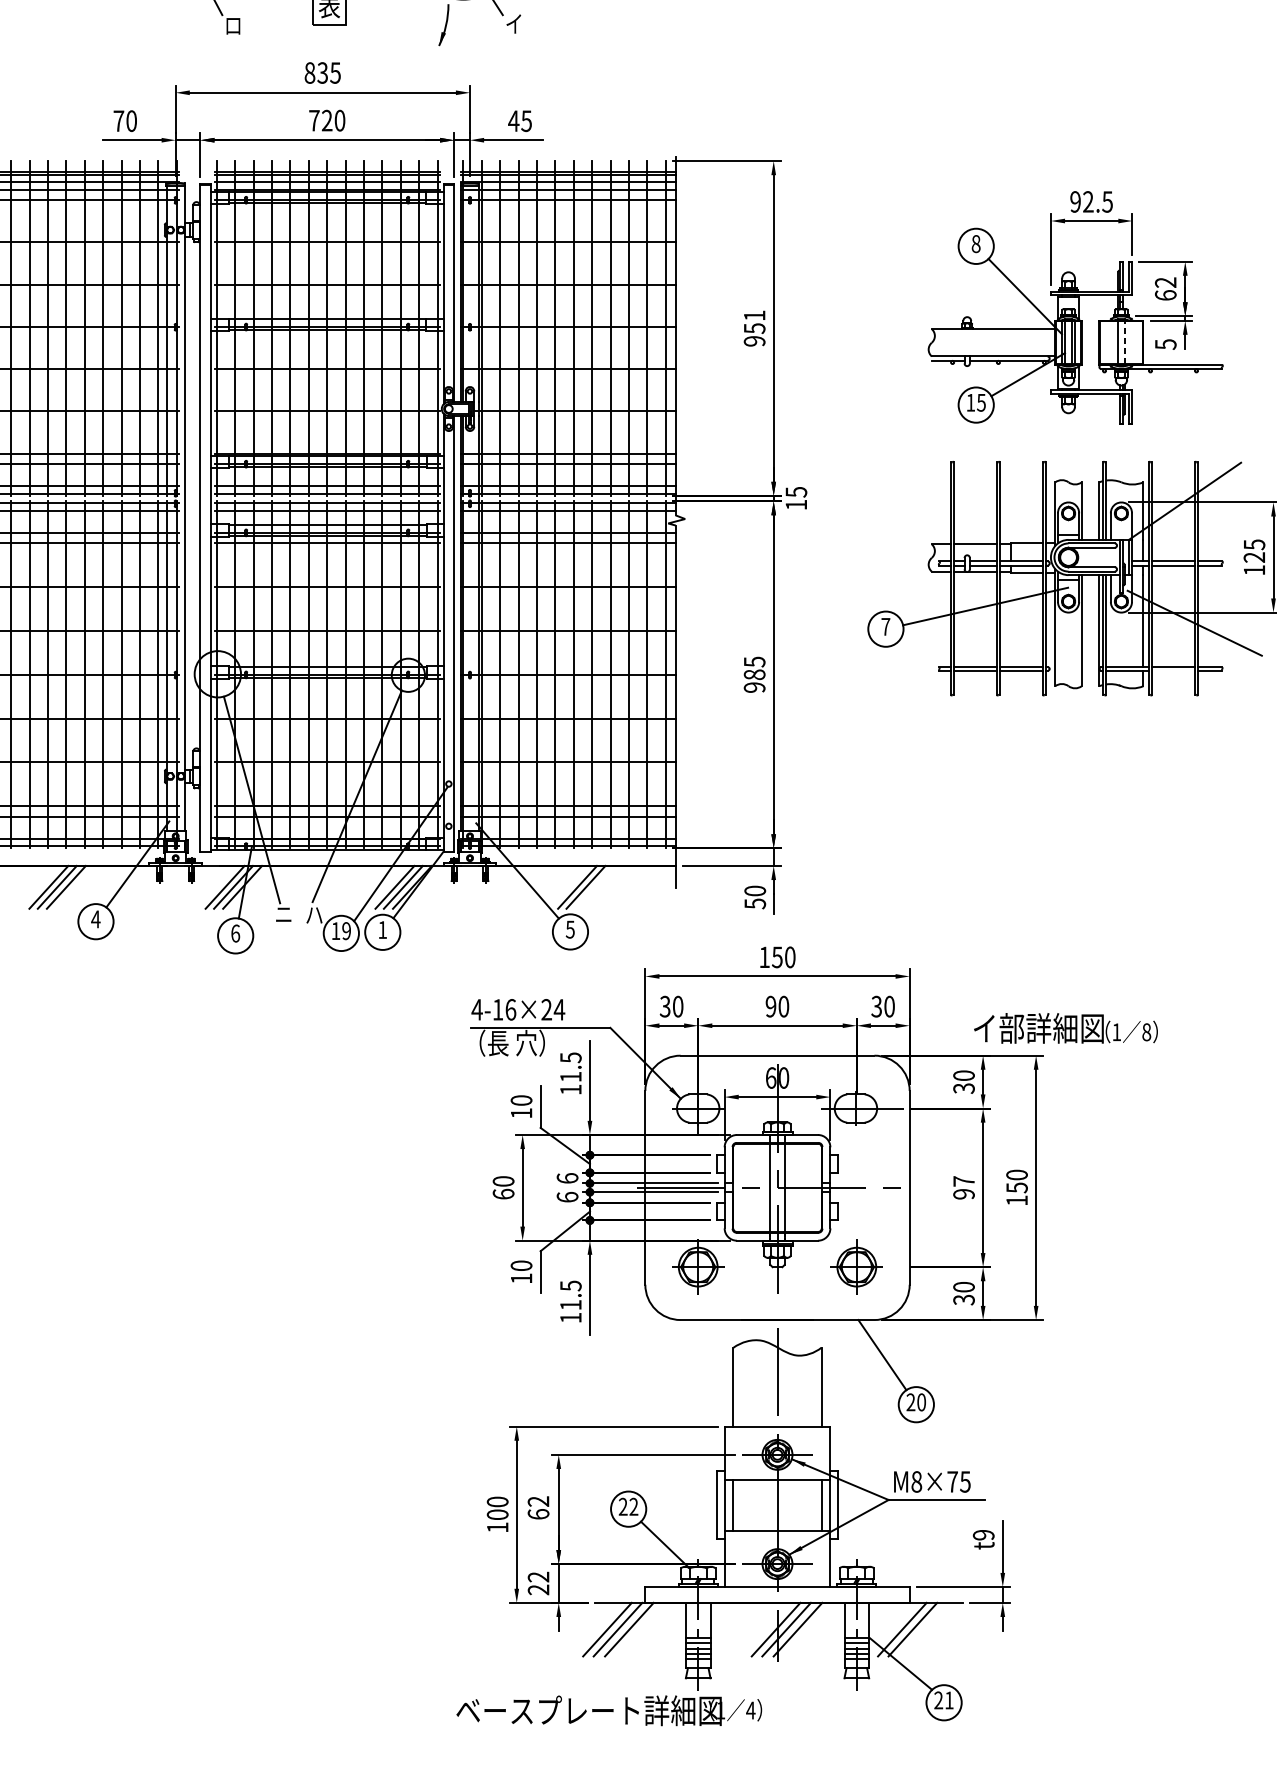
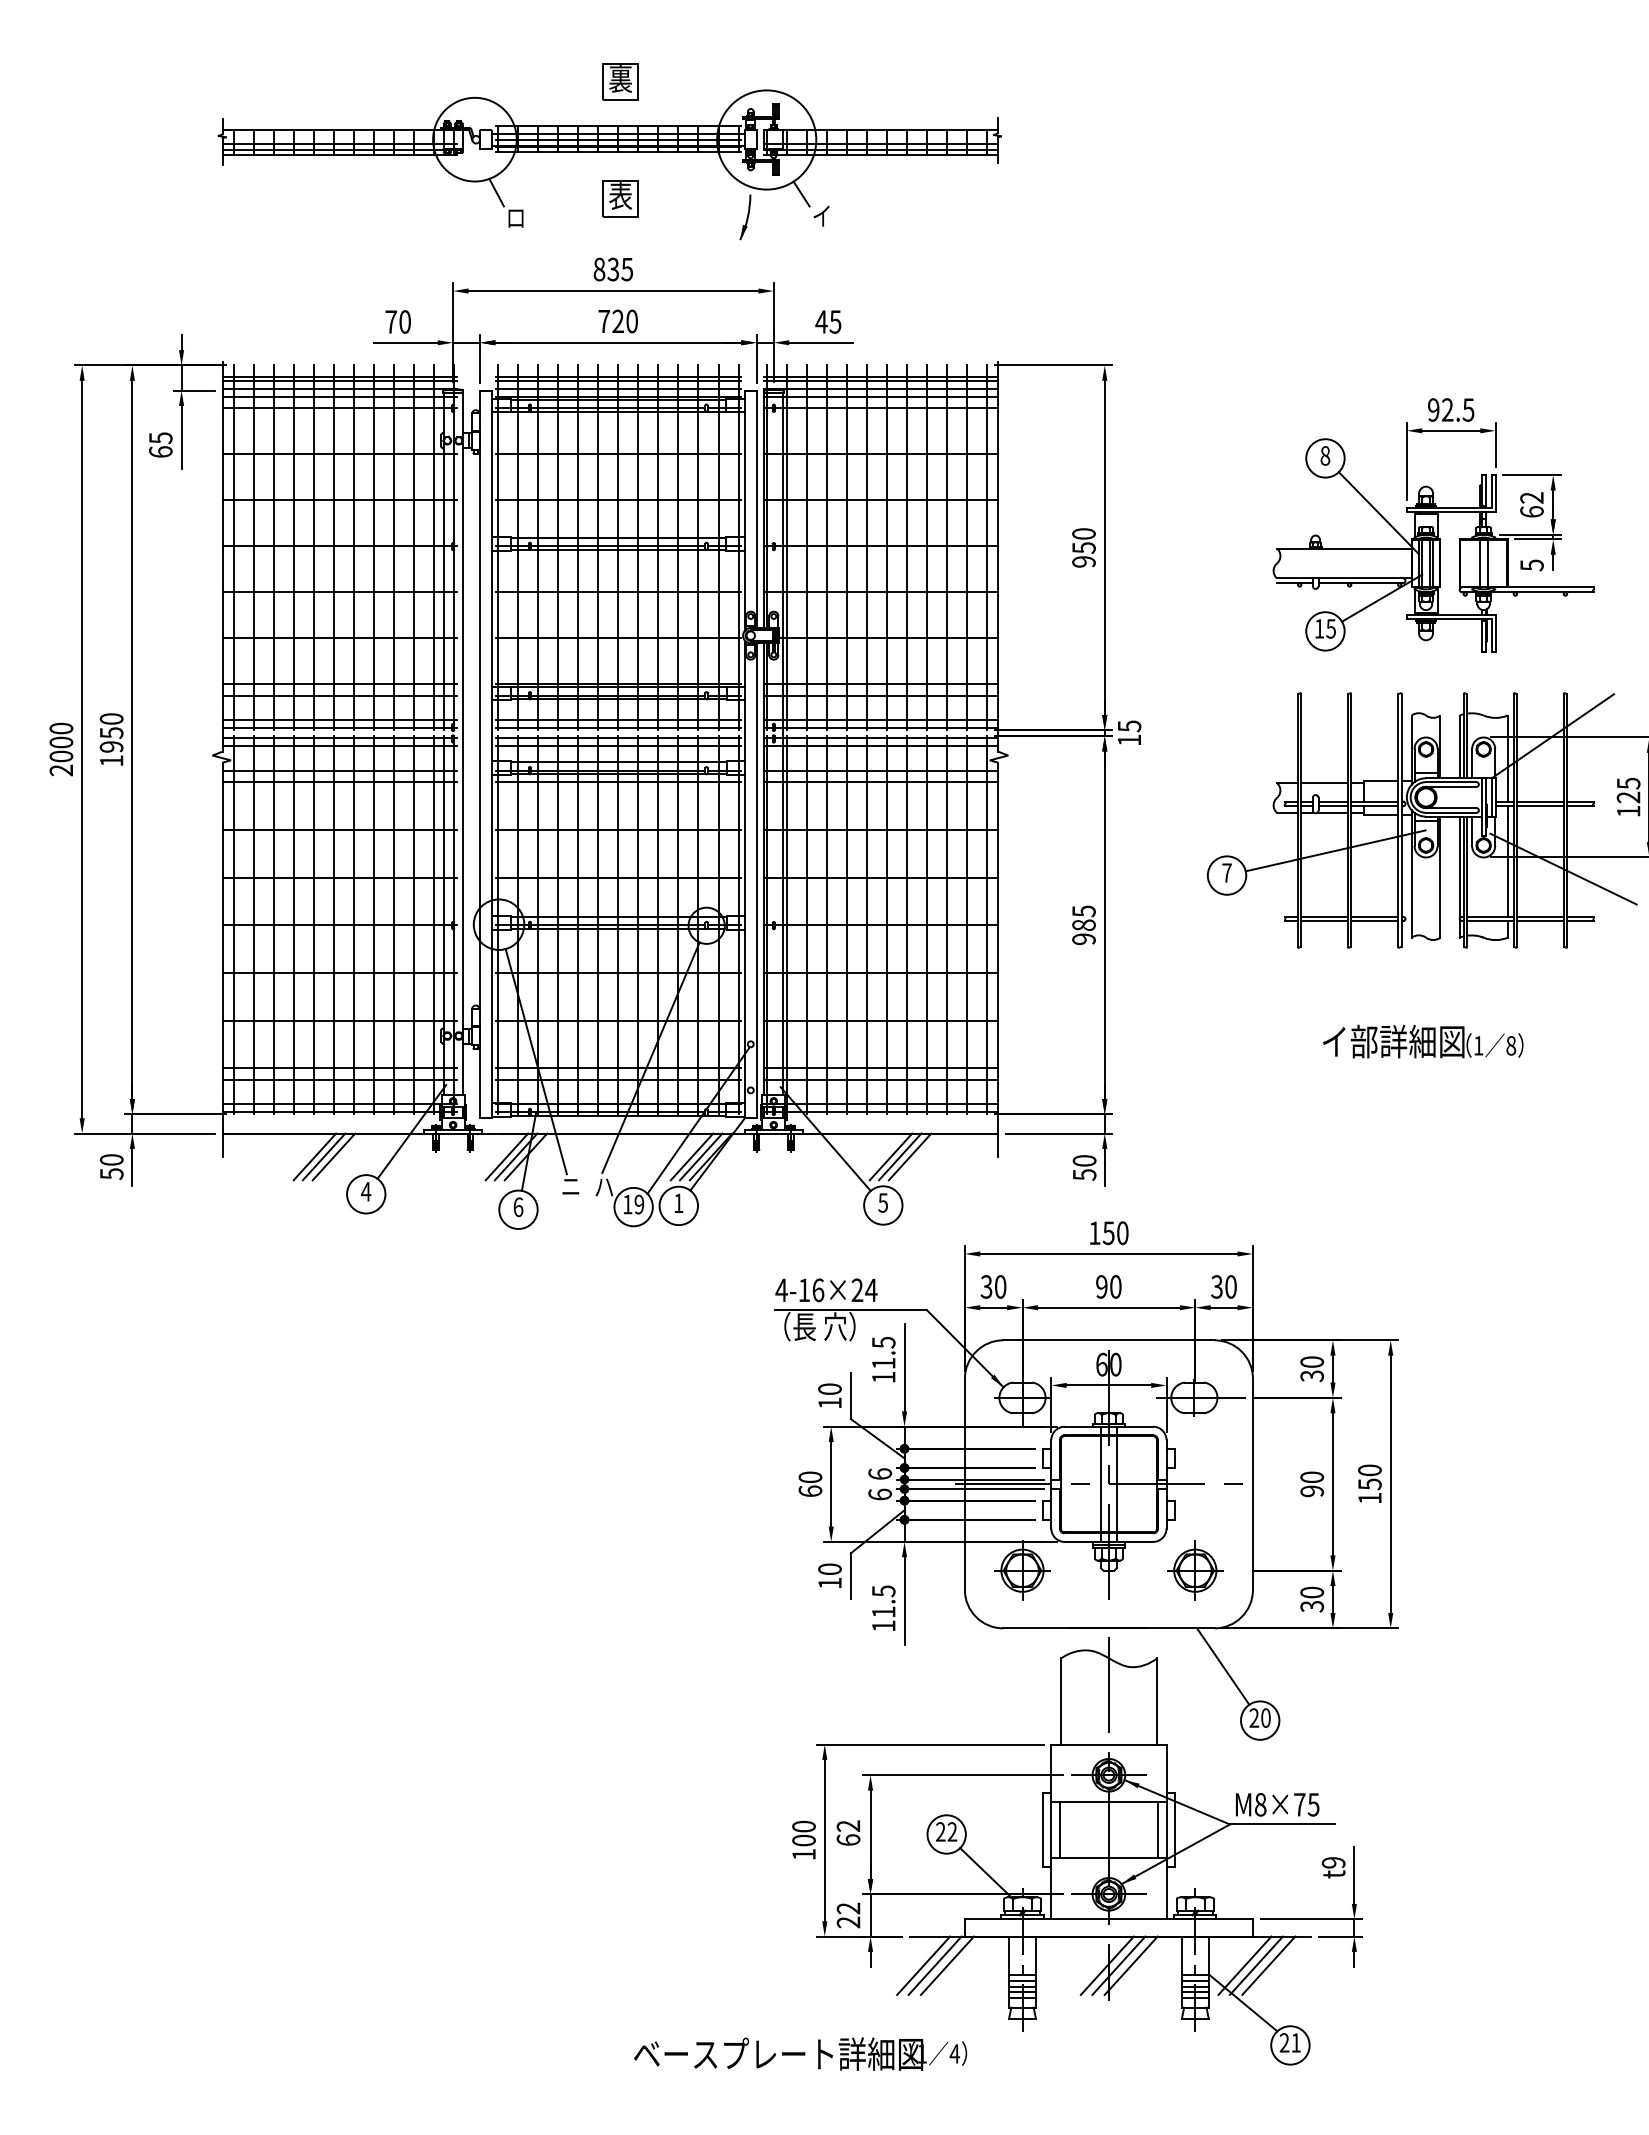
text: (754, 315) -> (1083, 533), 951 -> 950
line: (1124, 341) -> (1487, 562), dashed -> solid
line: (1173, 670) -> (1540, 920), added
line: (594, 886) -> (909, 1156), added
text: (1066, 1028) -> (1423, 1041), moved
text: (964, 1181) -> (1312, 1477), 97 -> 90
line: (923, 1629) -> (1268, 1965), added
text: (609, 1710) -> (800, 2053), moved

